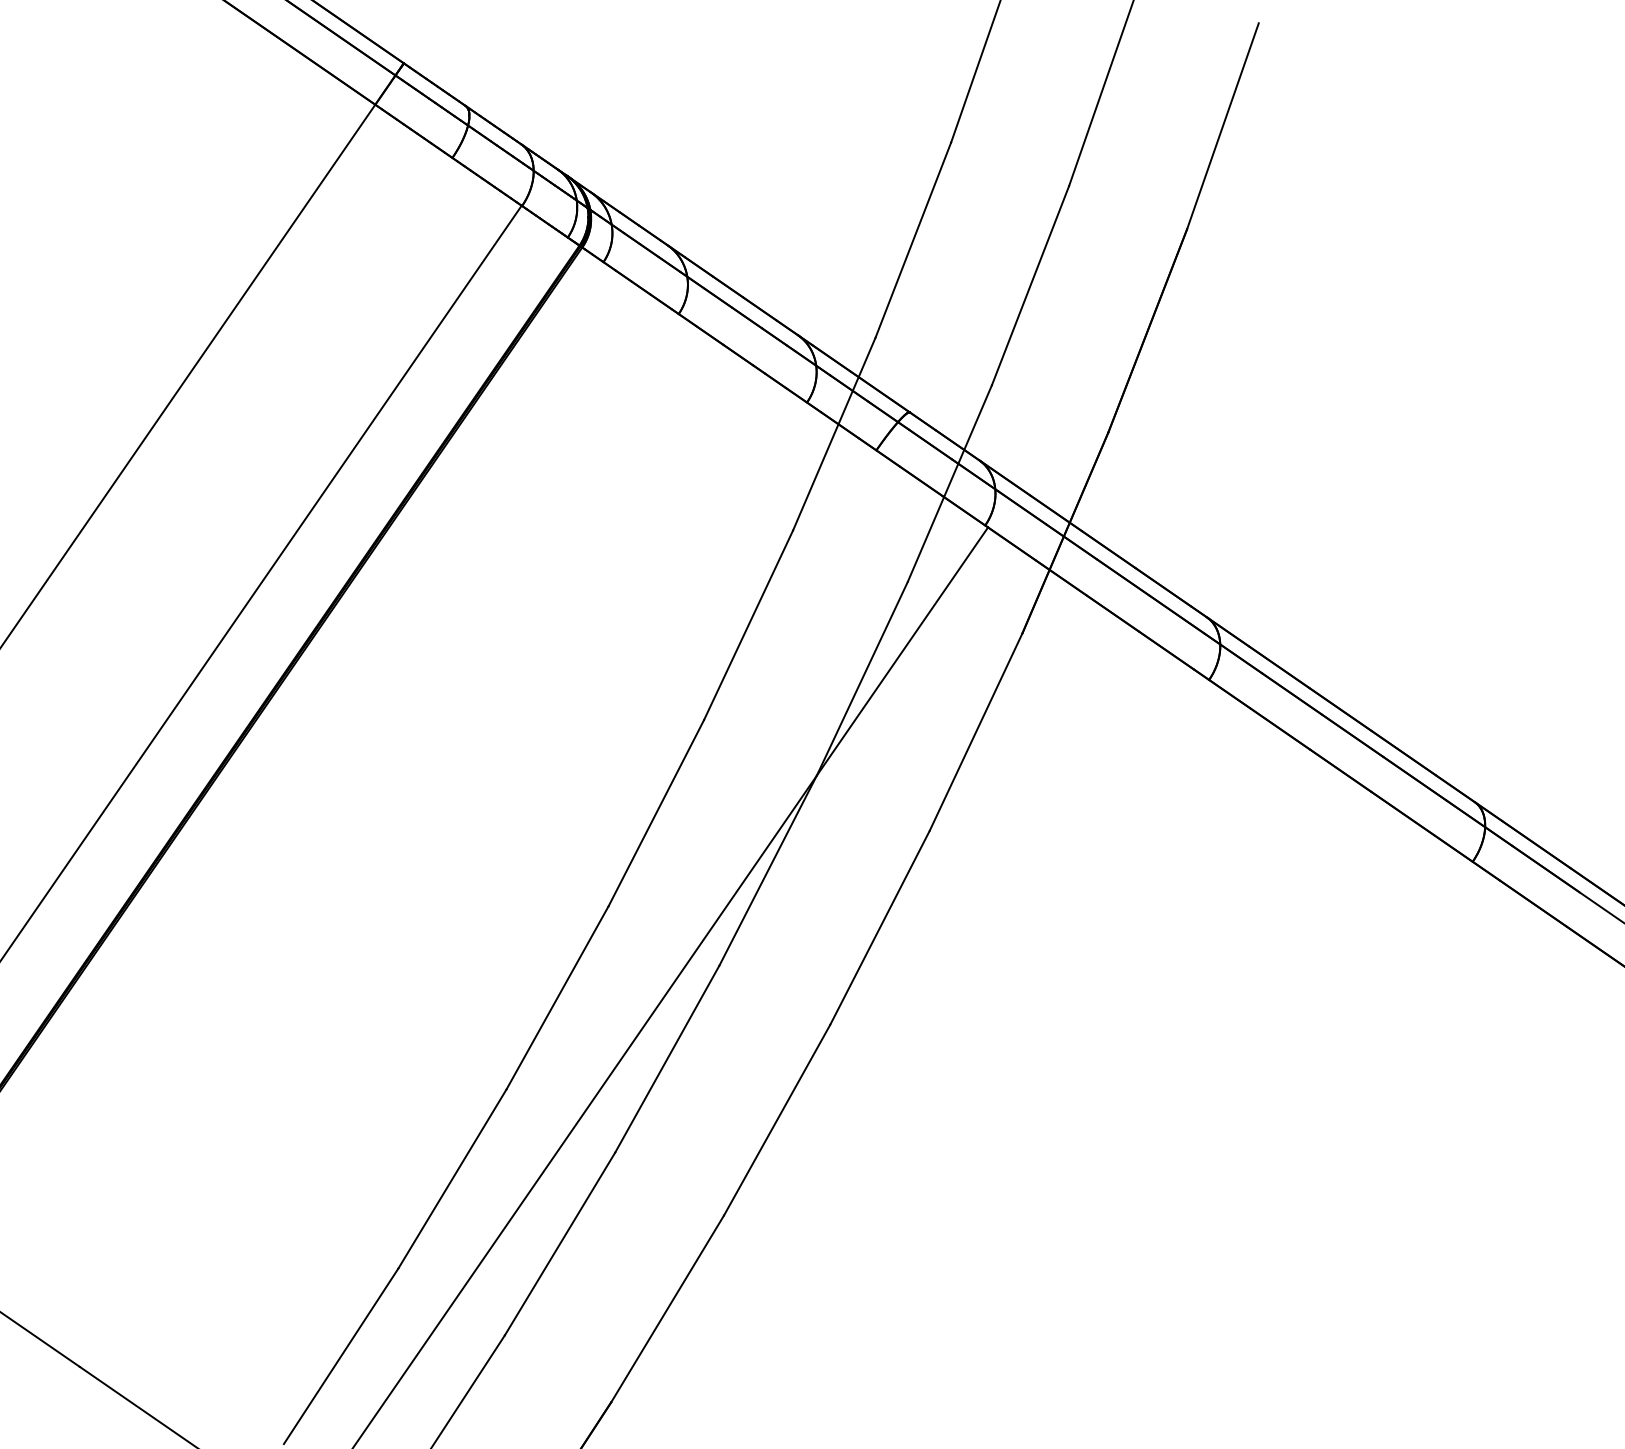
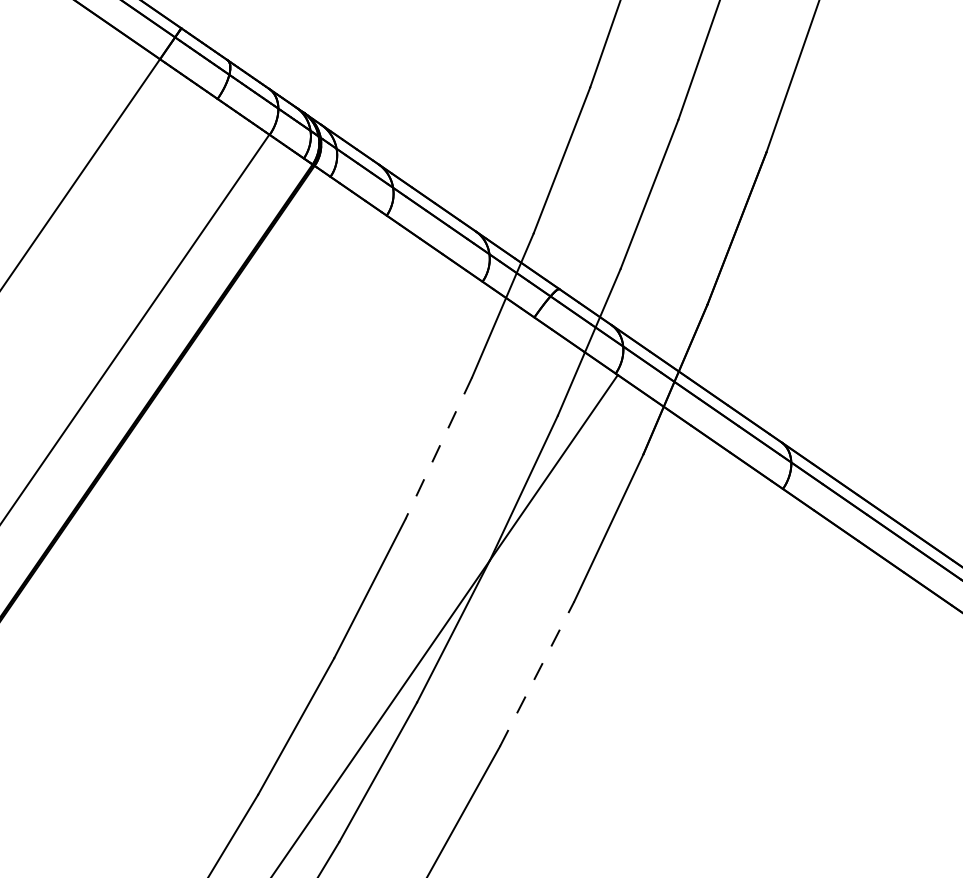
line: (748, 625) -> (438, 448), solid -> dashed
line: (880, 927) -> (537, 673), solid -> dashed

